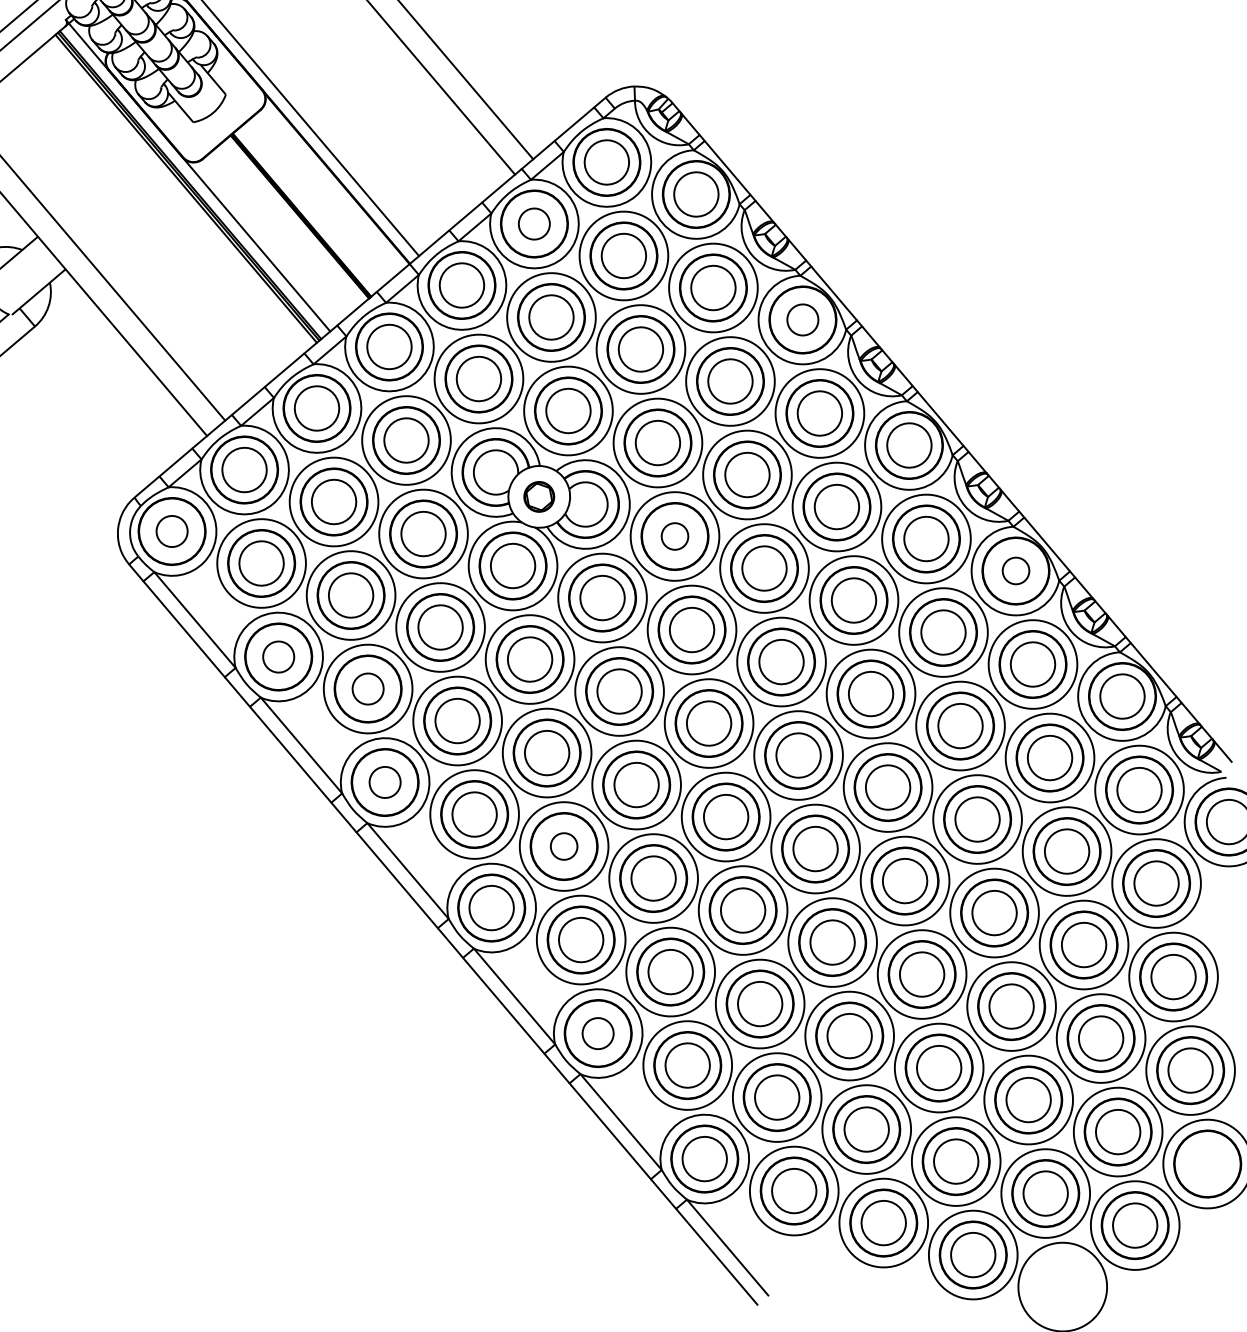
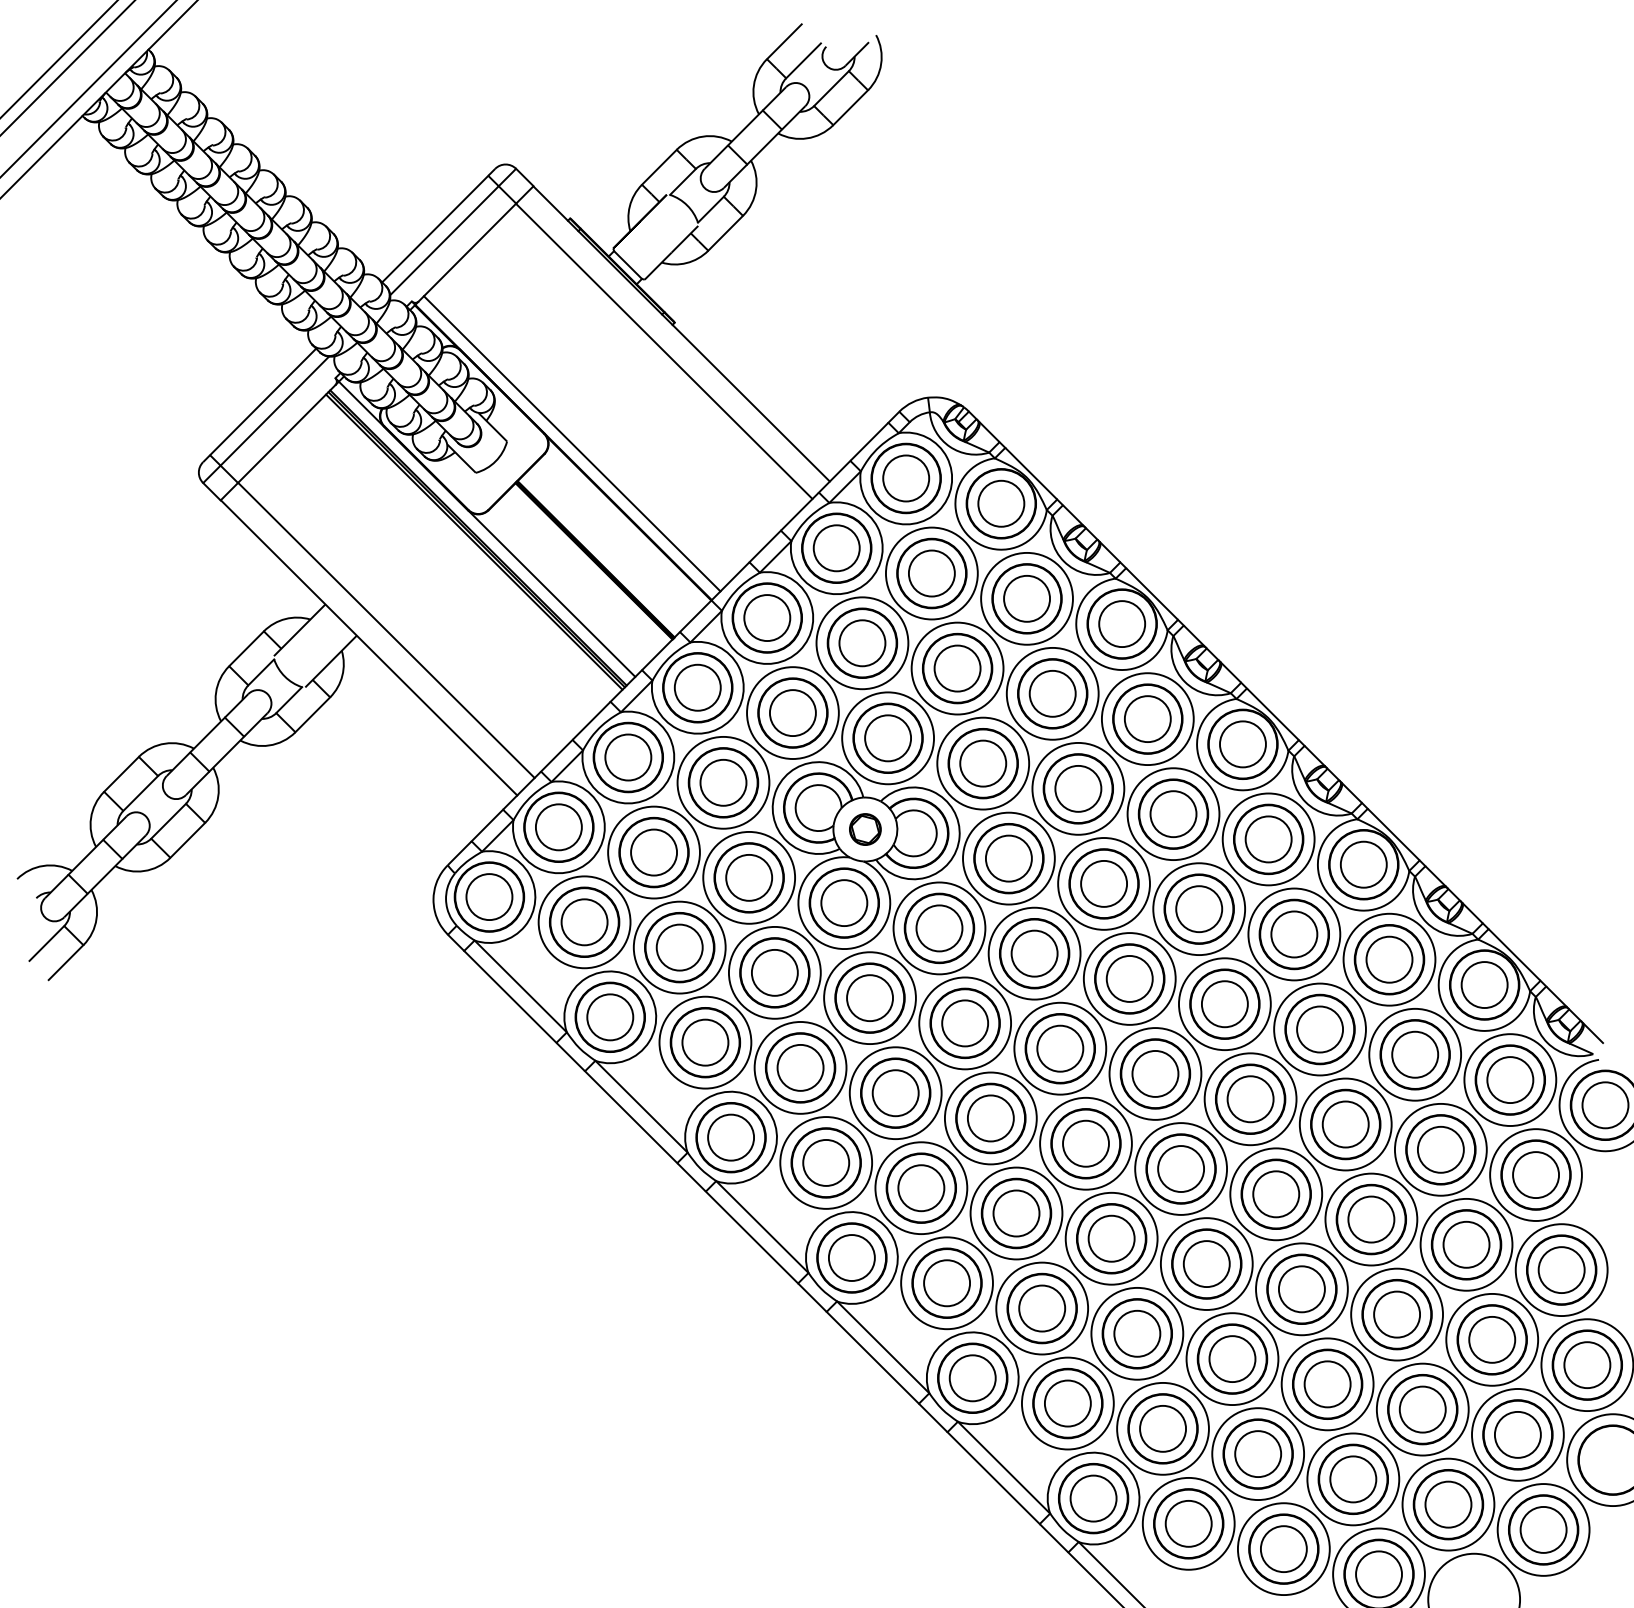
circle: (534, 224) -> (836, 548), size x1.43
circle: (802, 319) -> (1121, 623), size x1.43
circle: (172, 530) -> (489, 896), size x1.43
circle: (674, 536) -> (1008, 858), size x1.67
circle: (1015, 570) -> (1363, 864), size x1.67
circle: (278, 657) -> (610, 1017), size x1.43
circle: (368, 688) -> (705, 1042), size x1.43
circle: (384, 782) -> (730, 1137), size x1.43
circle: (564, 846) -> (921, 1188), size x1.67
circle: (597, 1033) -> (972, 1378), size x1.43

